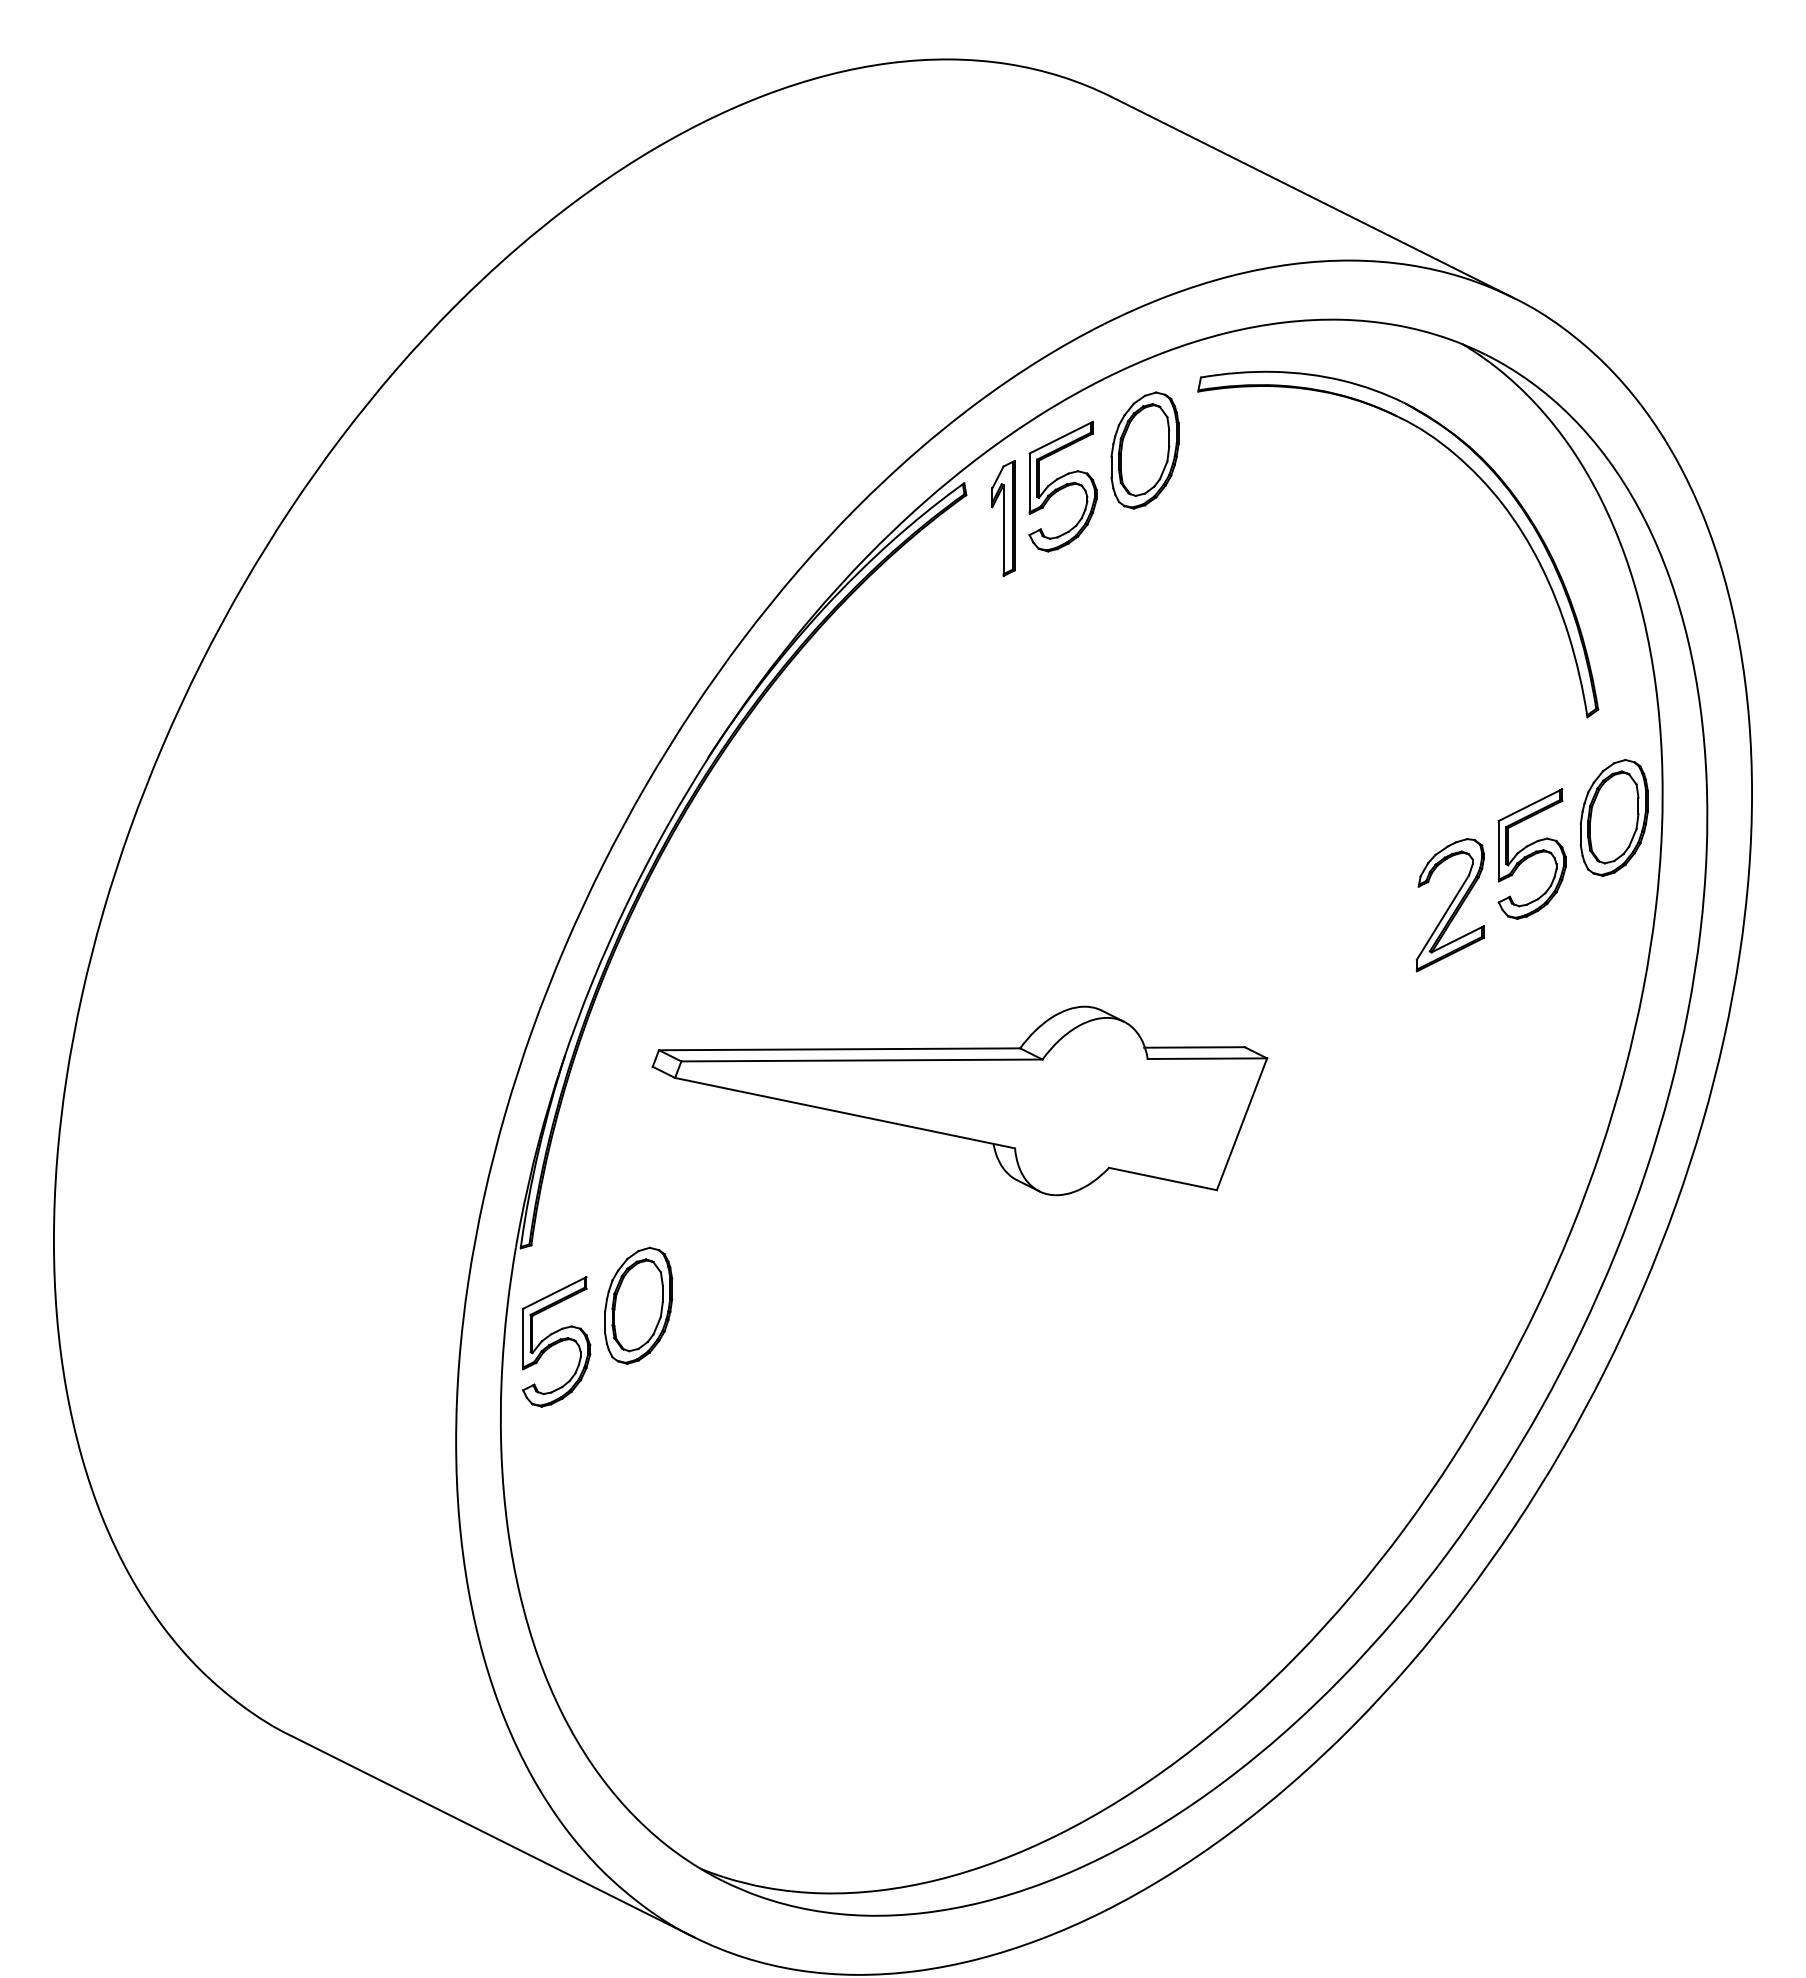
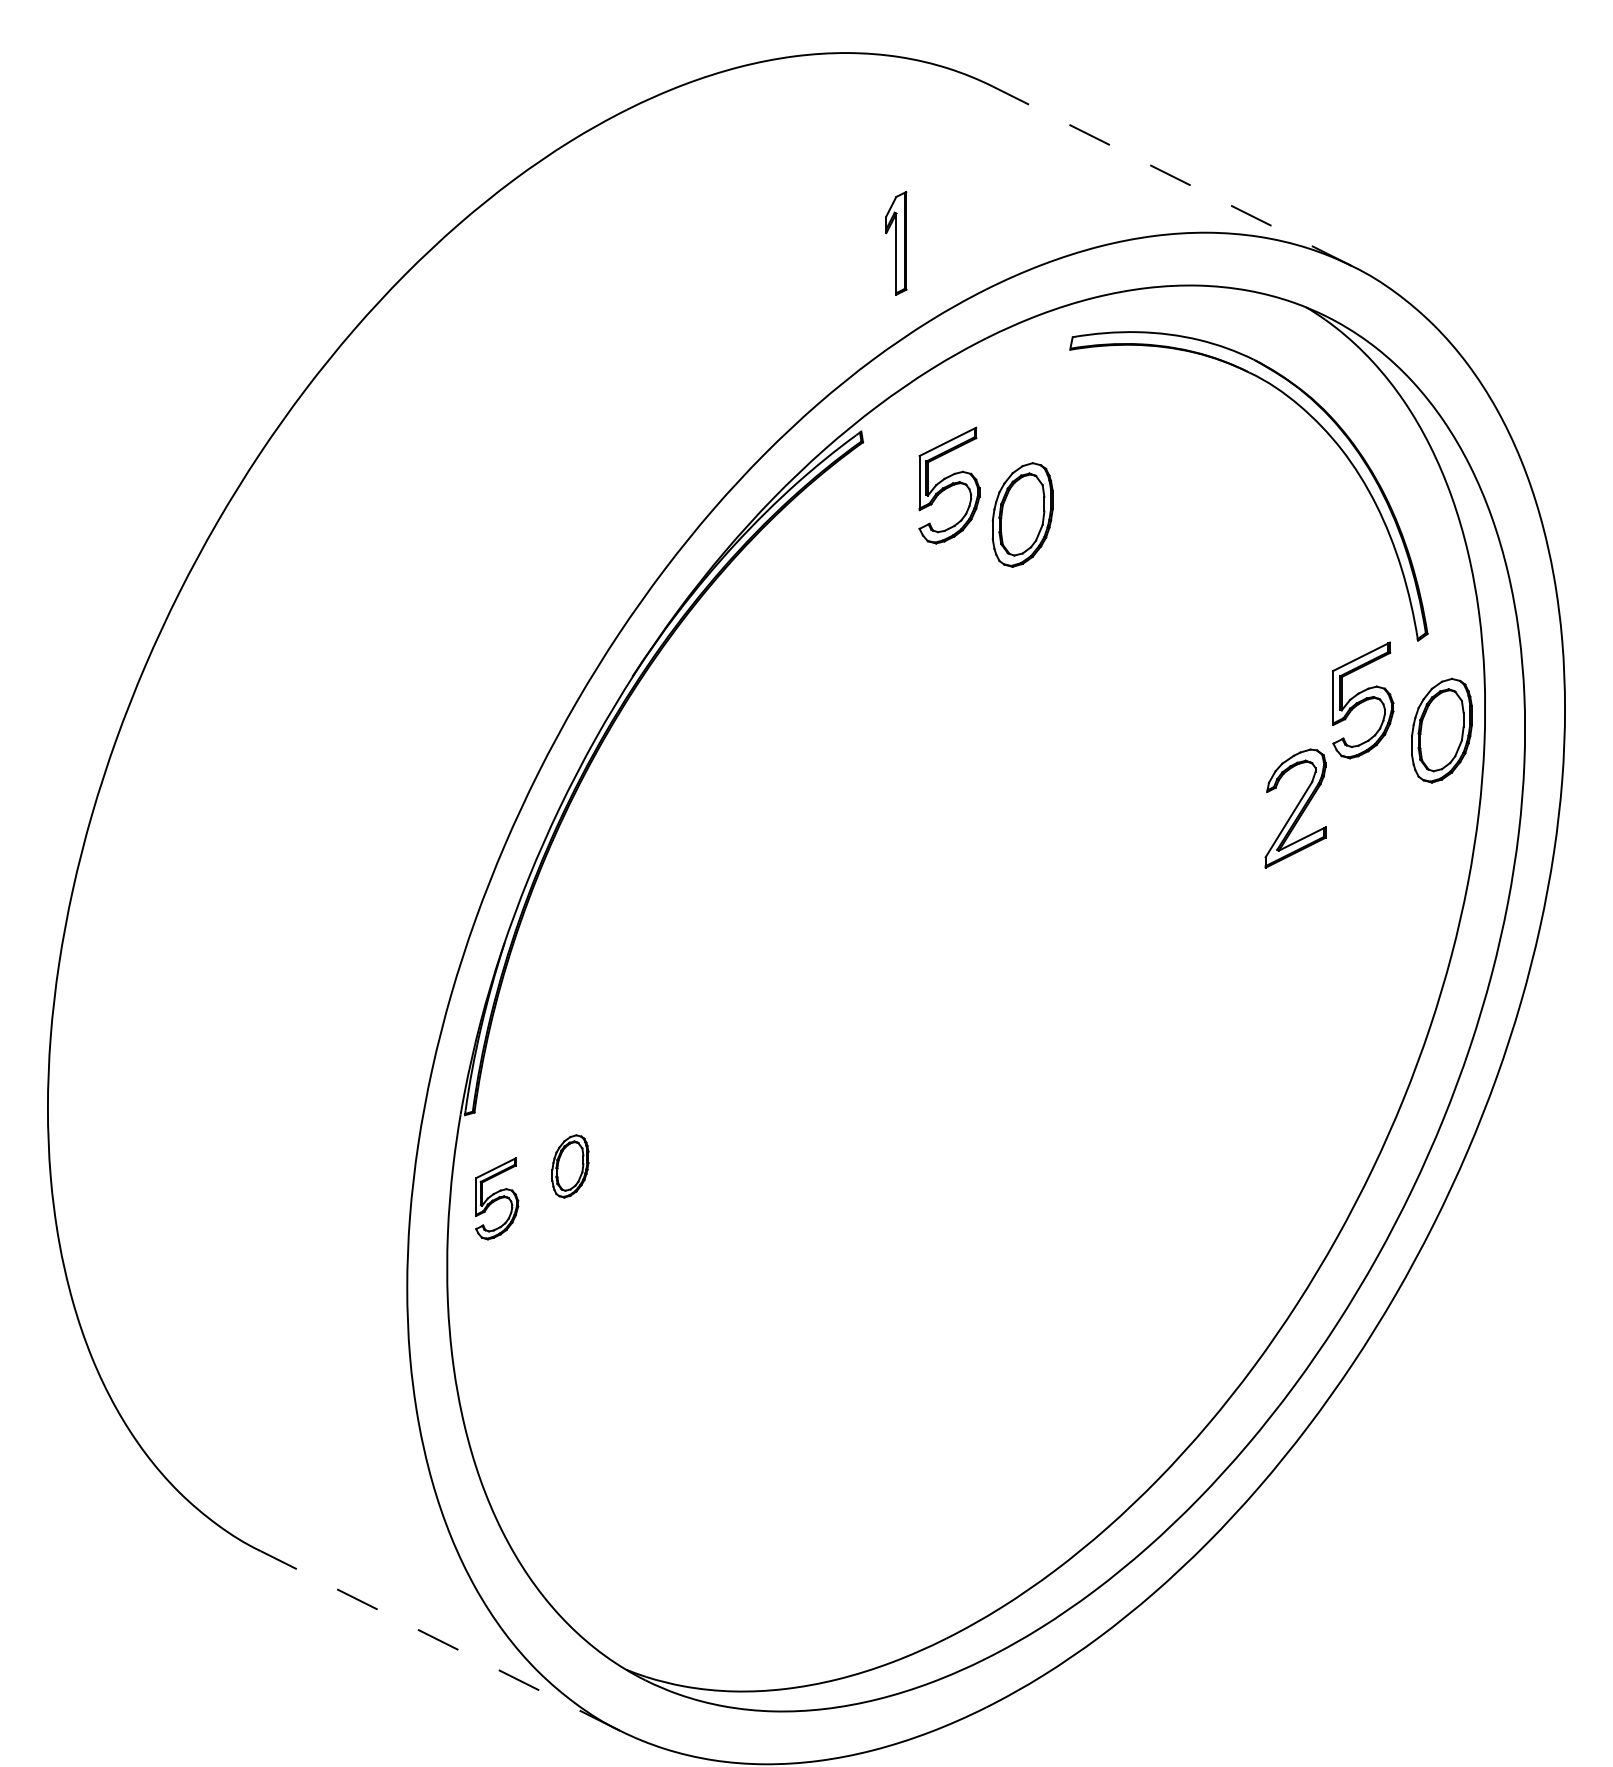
line: (1312, 197) -> (1172, 176), solid -> dashed
part: (1144, 450) -> (1022, 514), moved
part: (1062, 486) -> (948, 485), moved
part: (1003, 518) -> (896, 243), moved
part: (1531, 853) -> (1362, 699), moved
part: (959, 1100) -> (856, 983), removed
part: (638, 1305) -> (570, 1166), size x0.6
part: (556, 1341) -> (496, 1198), size x0.7
line: (493, 1836) -> (440, 1640), solid -> dashed

